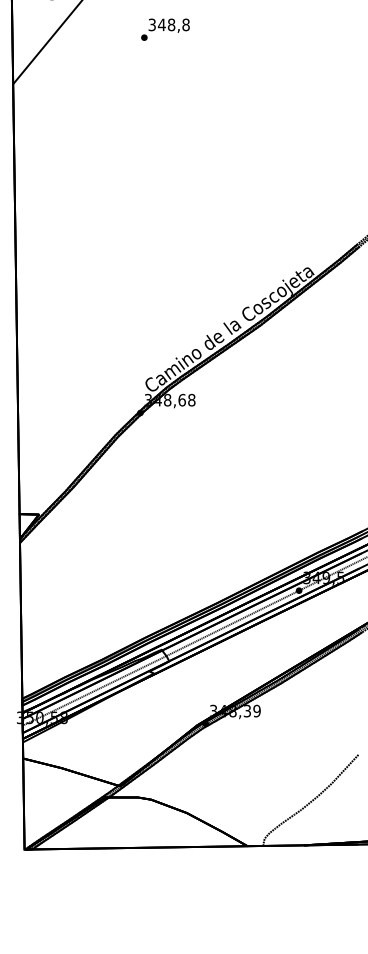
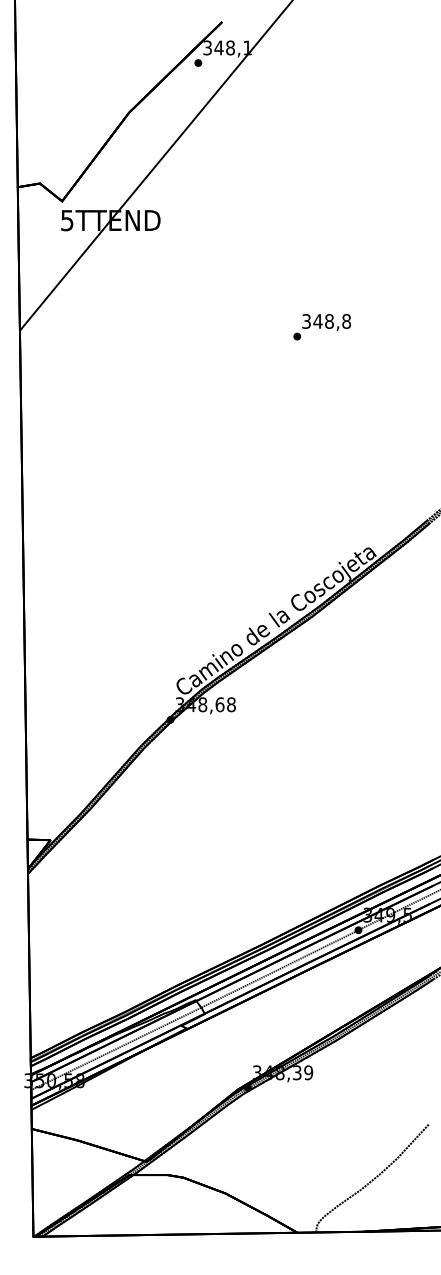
text: (165, 30) -> (322, 327), moved

